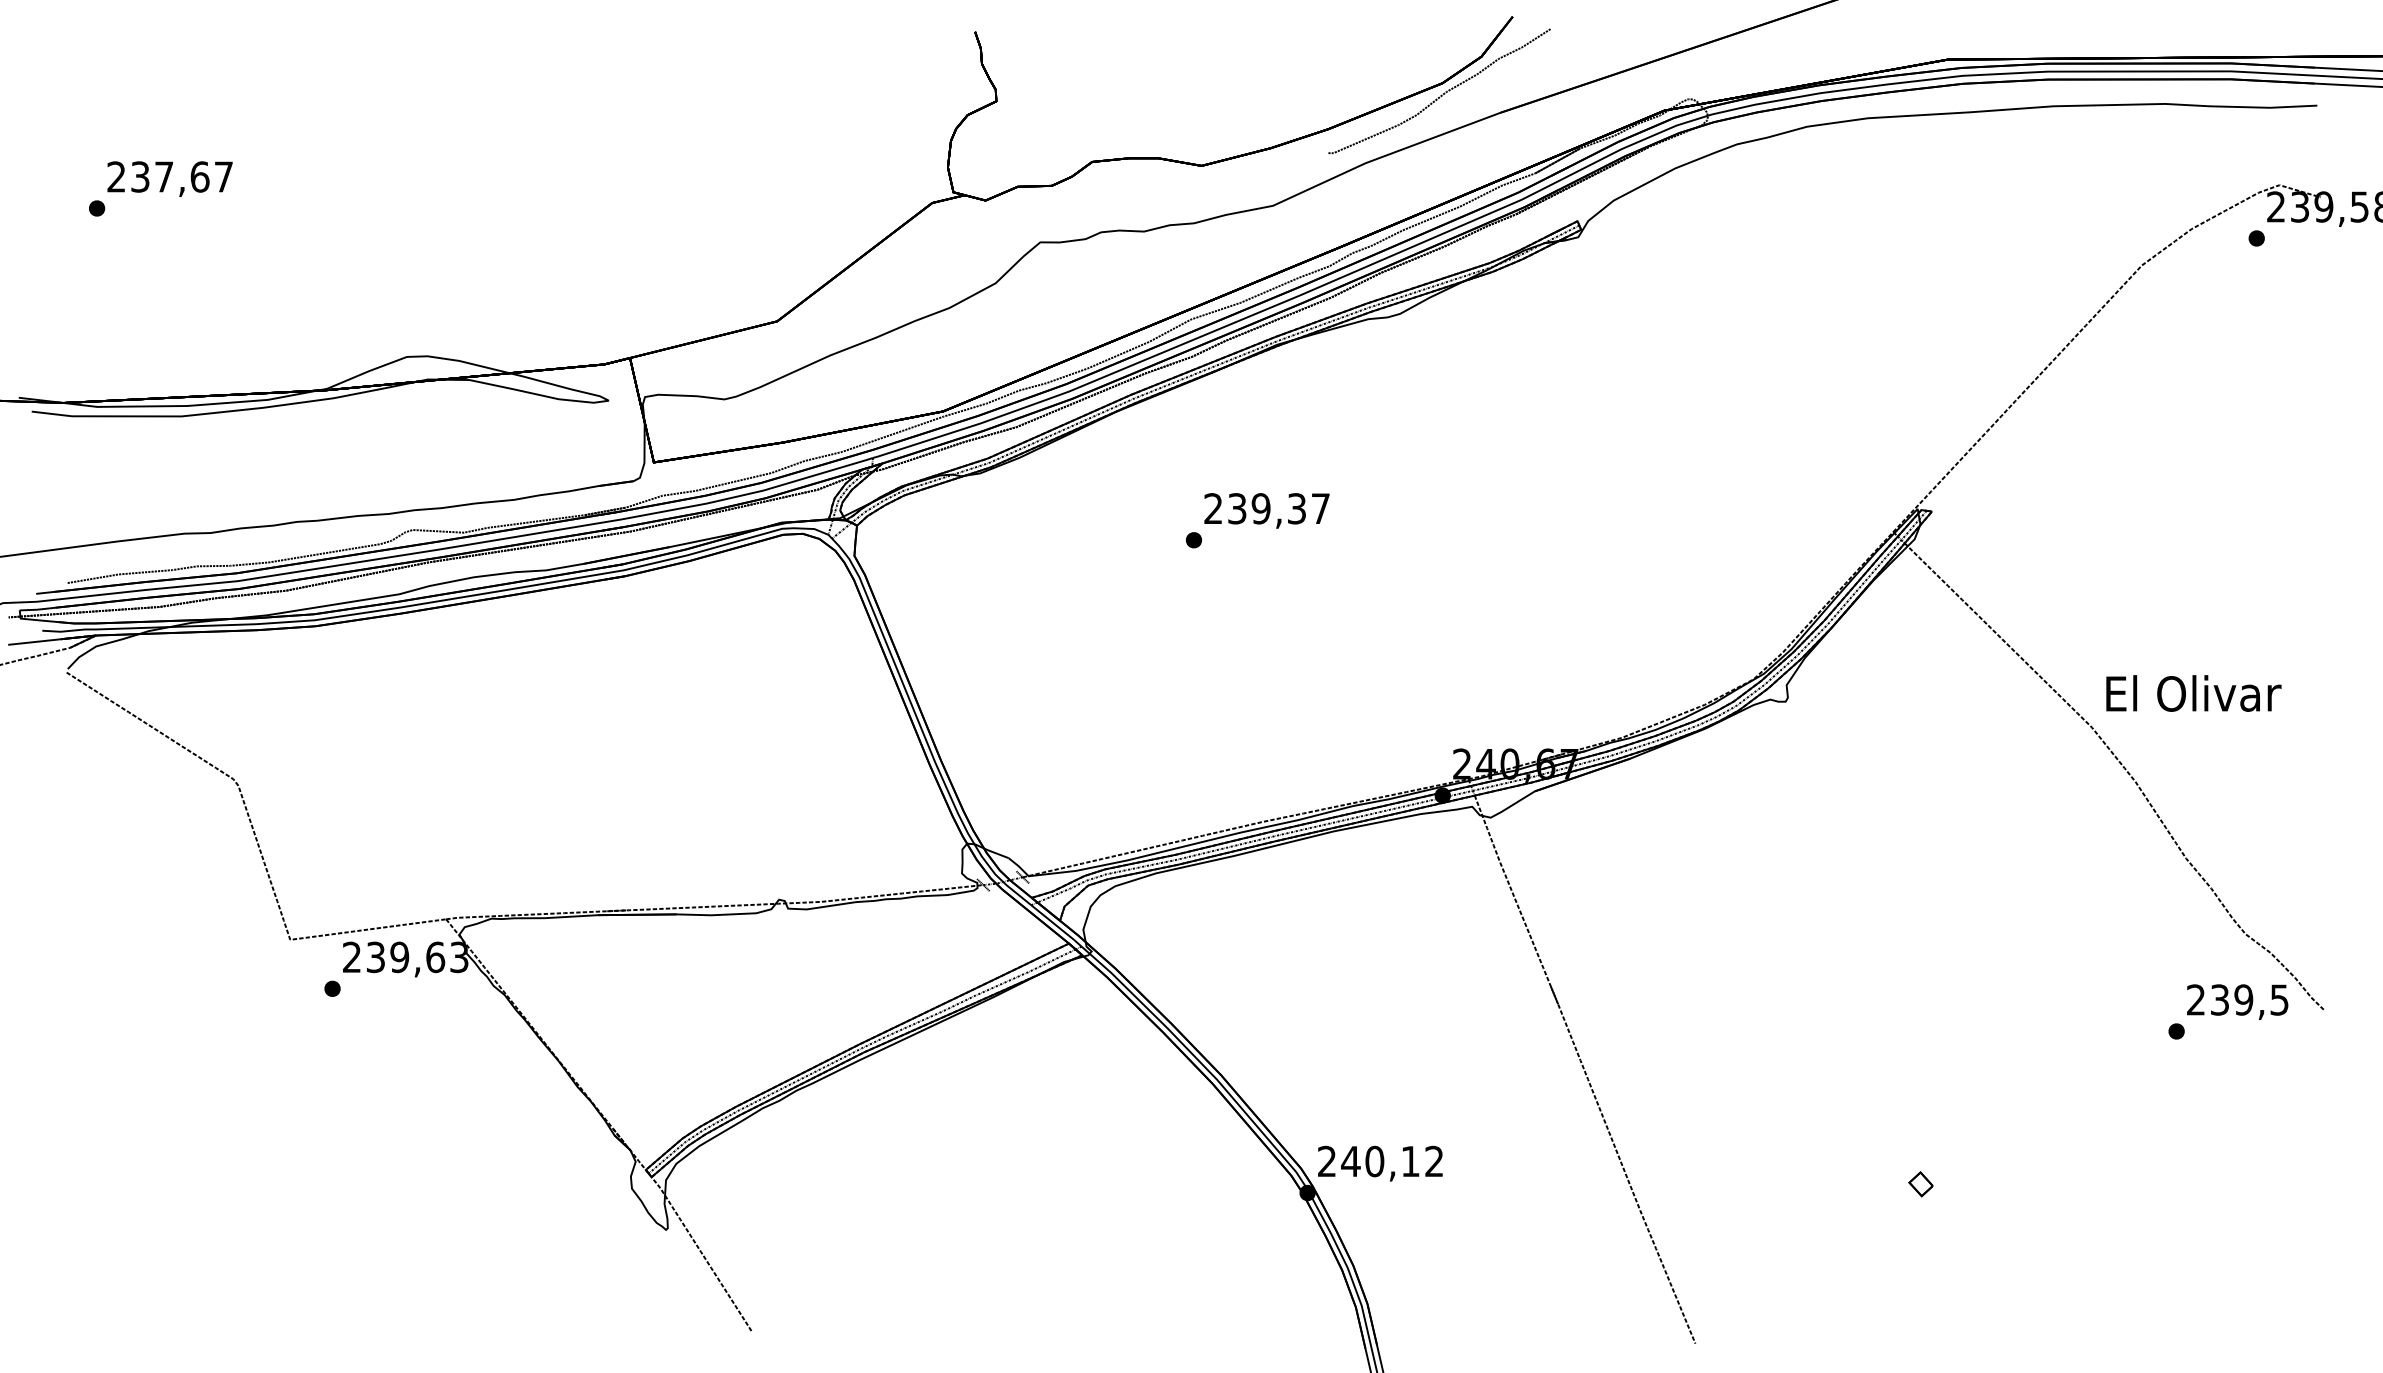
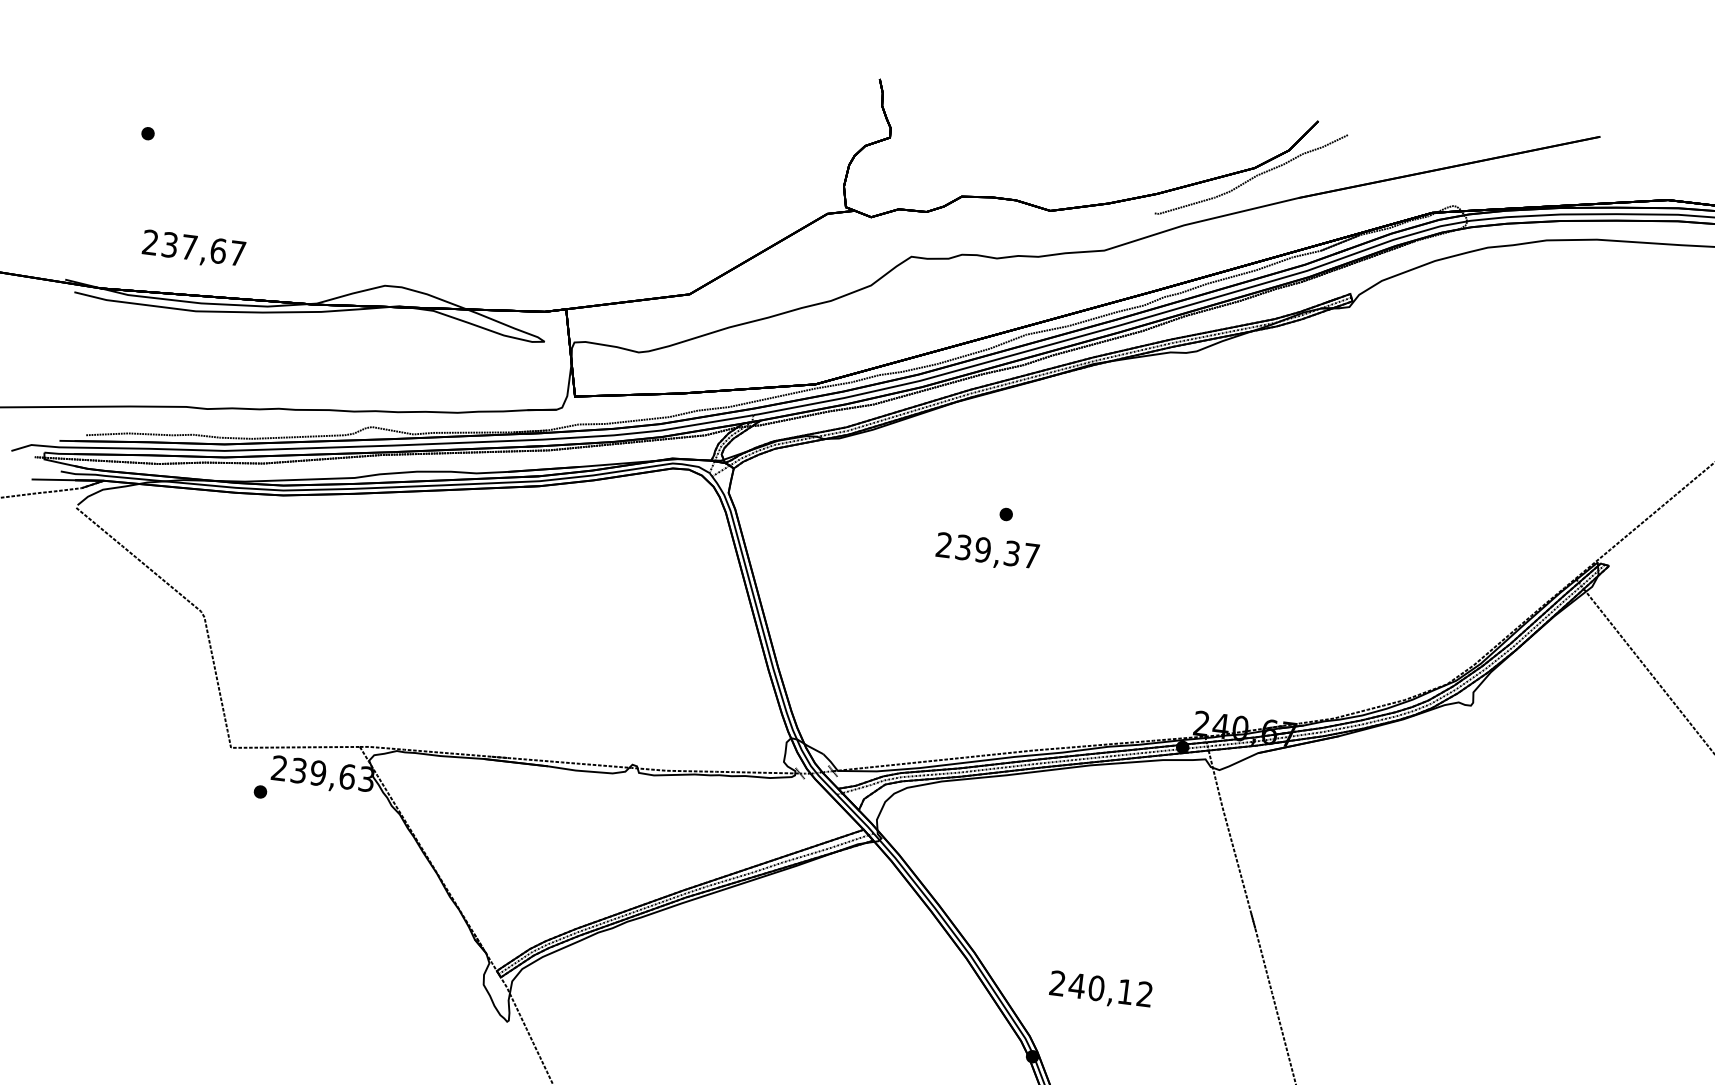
text: (169, 178) -> (193, 249), moved
text: (1266, 510) -> (987, 551), moved
text: (1380, 1163) -> (1100, 990), moved

